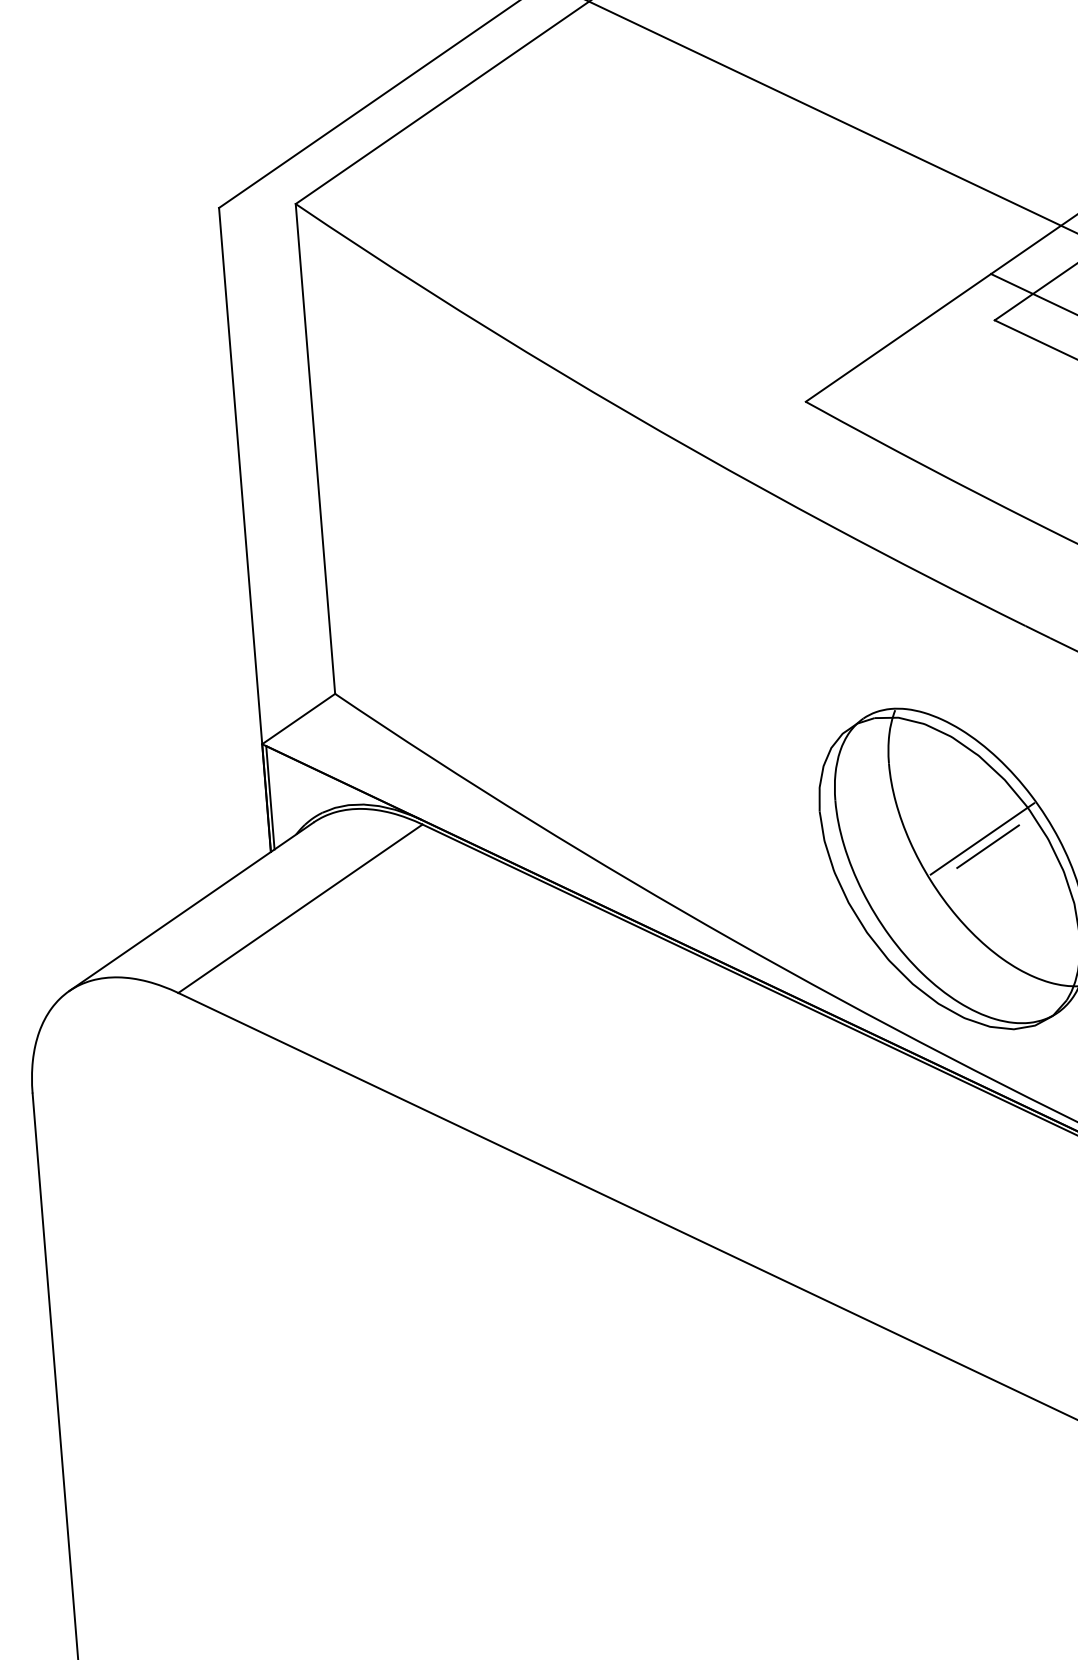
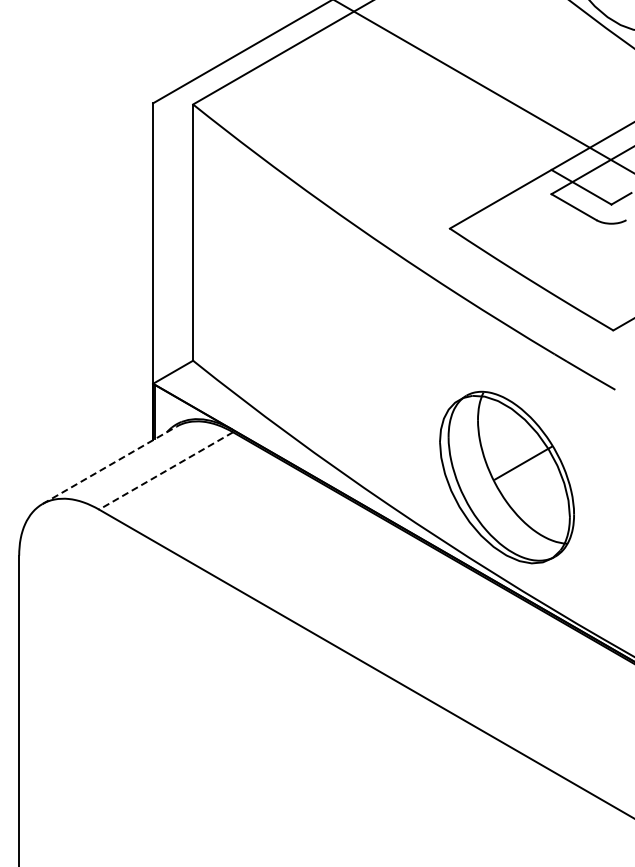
line: (987, 846) -> (525, 467), removed
line: (193, 906) -> (110, 465), solid -> dashed
line: (299, 909) -> (165, 471), solid -> dashed

